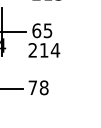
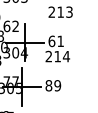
text: (47, 30) -> (60, 41), 65 -> 61
text: (38, 87) -> (53, 85), 78 -> 89

